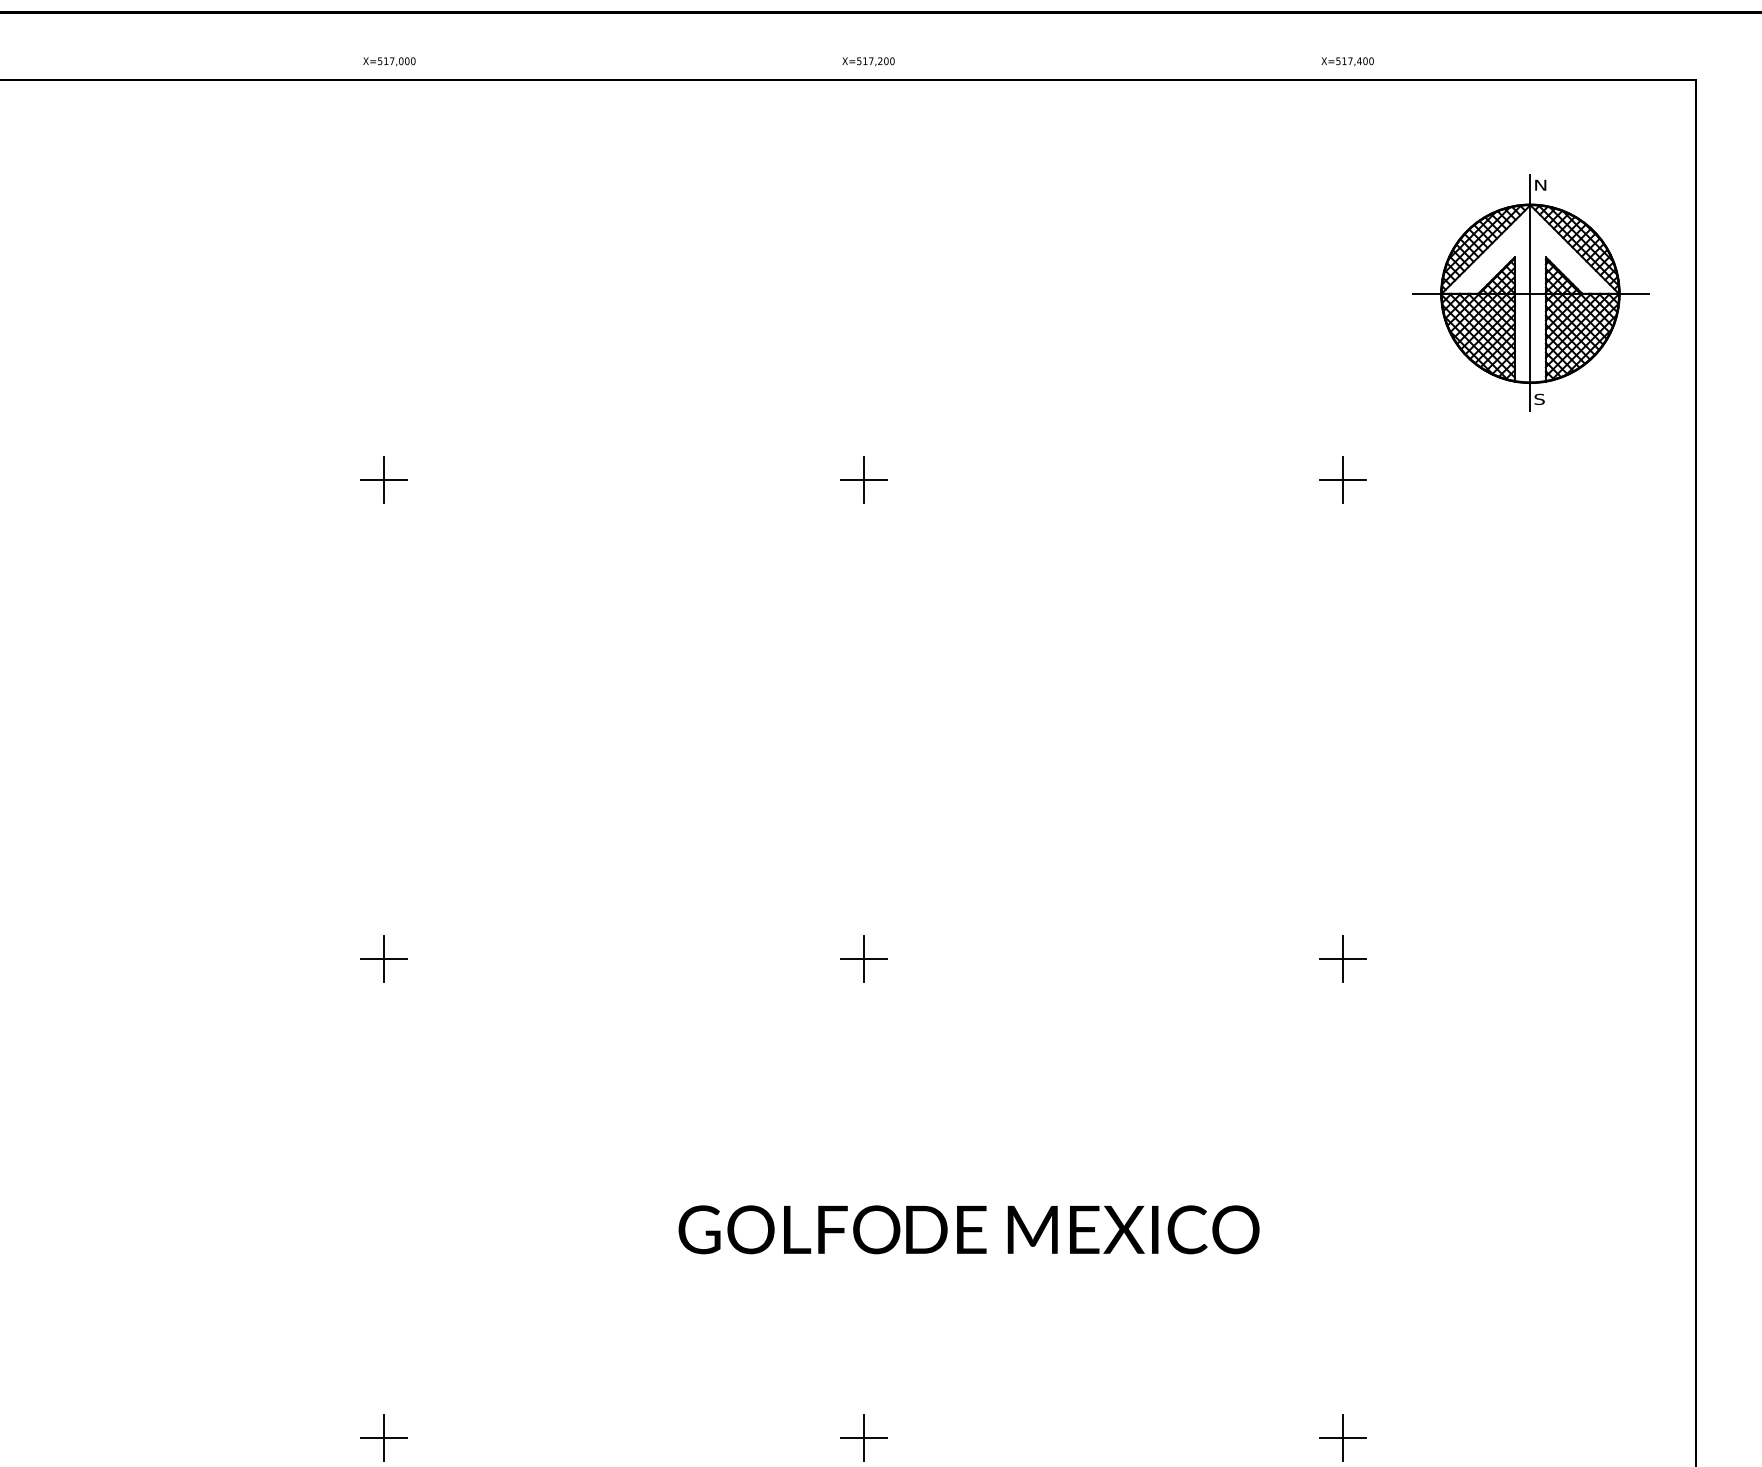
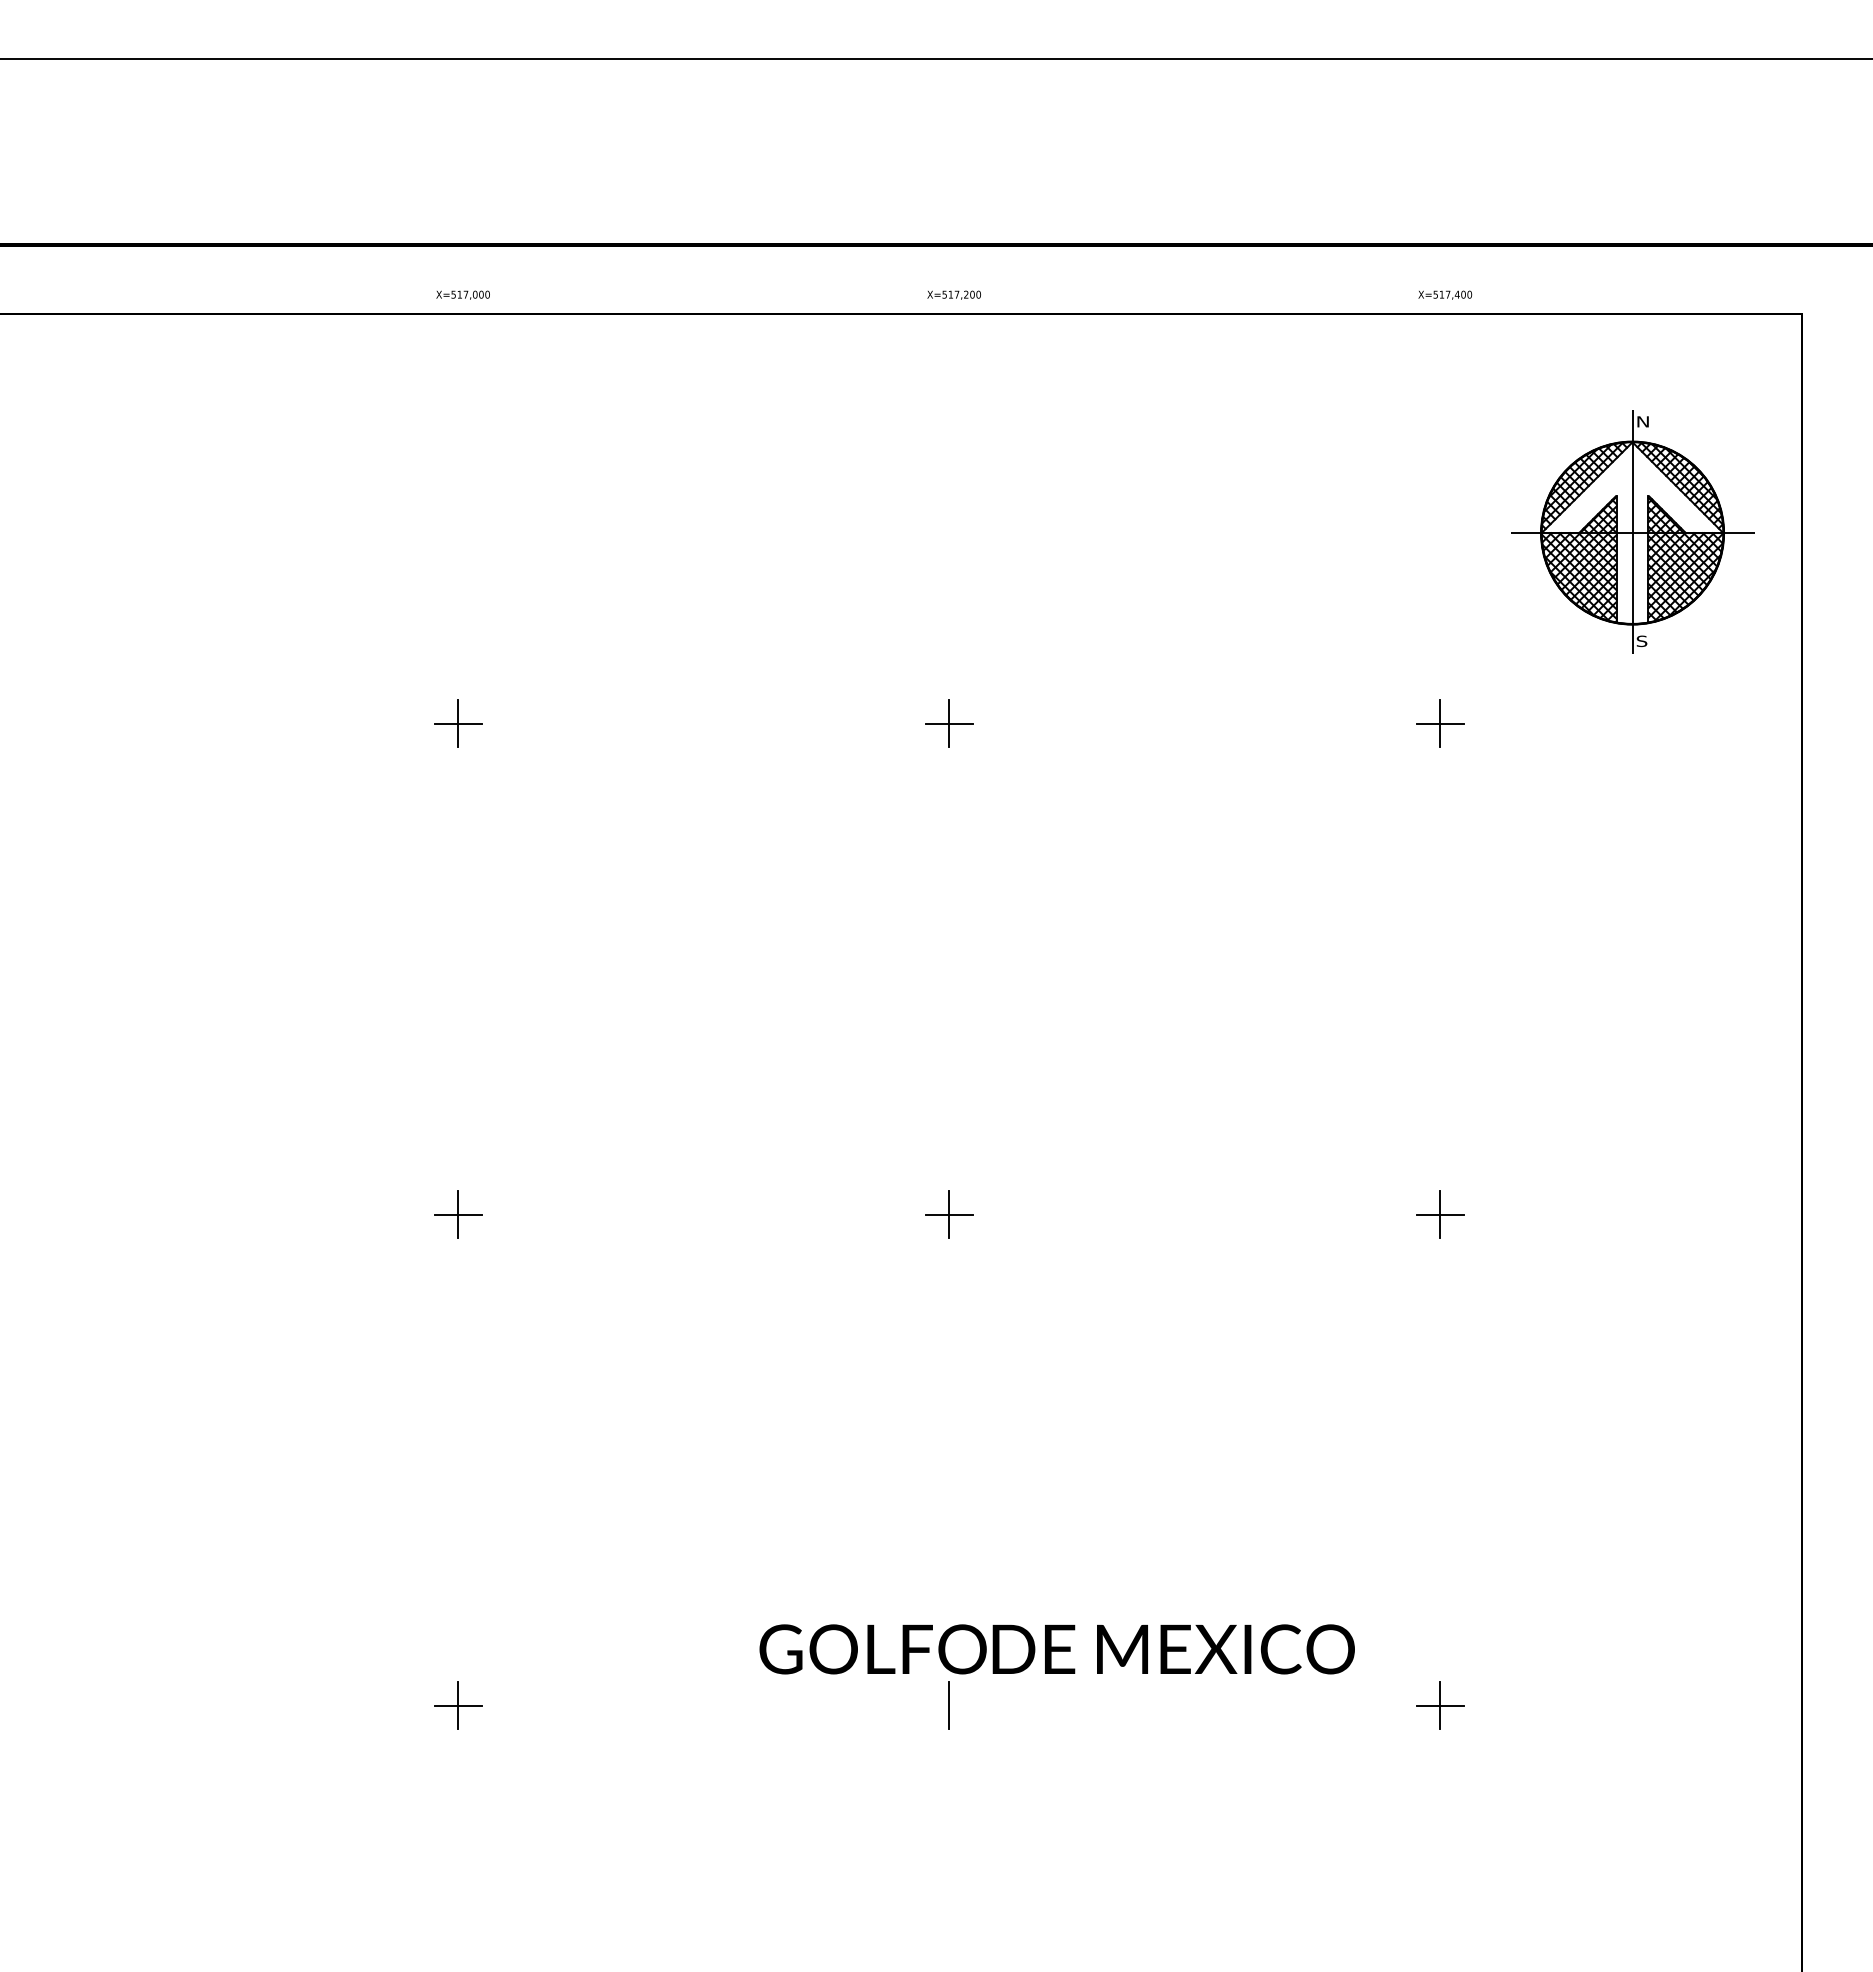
text: (968, 1229) -> (1056, 1649), moved
line: (862, 1437) -> (948, 1705), removed

